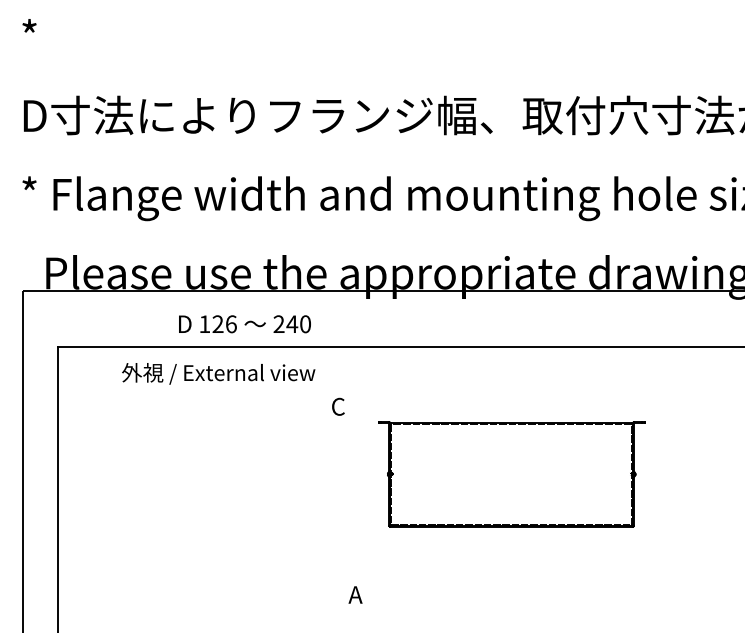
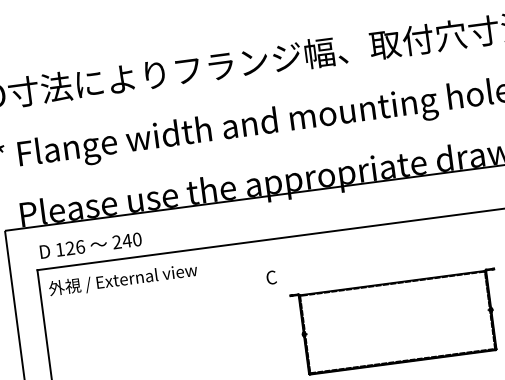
text: (244, 324) -> (90, 245), moved
text: (218, 373) -> (123, 279), moved
text: (338, 406) -> (271, 277), moved

